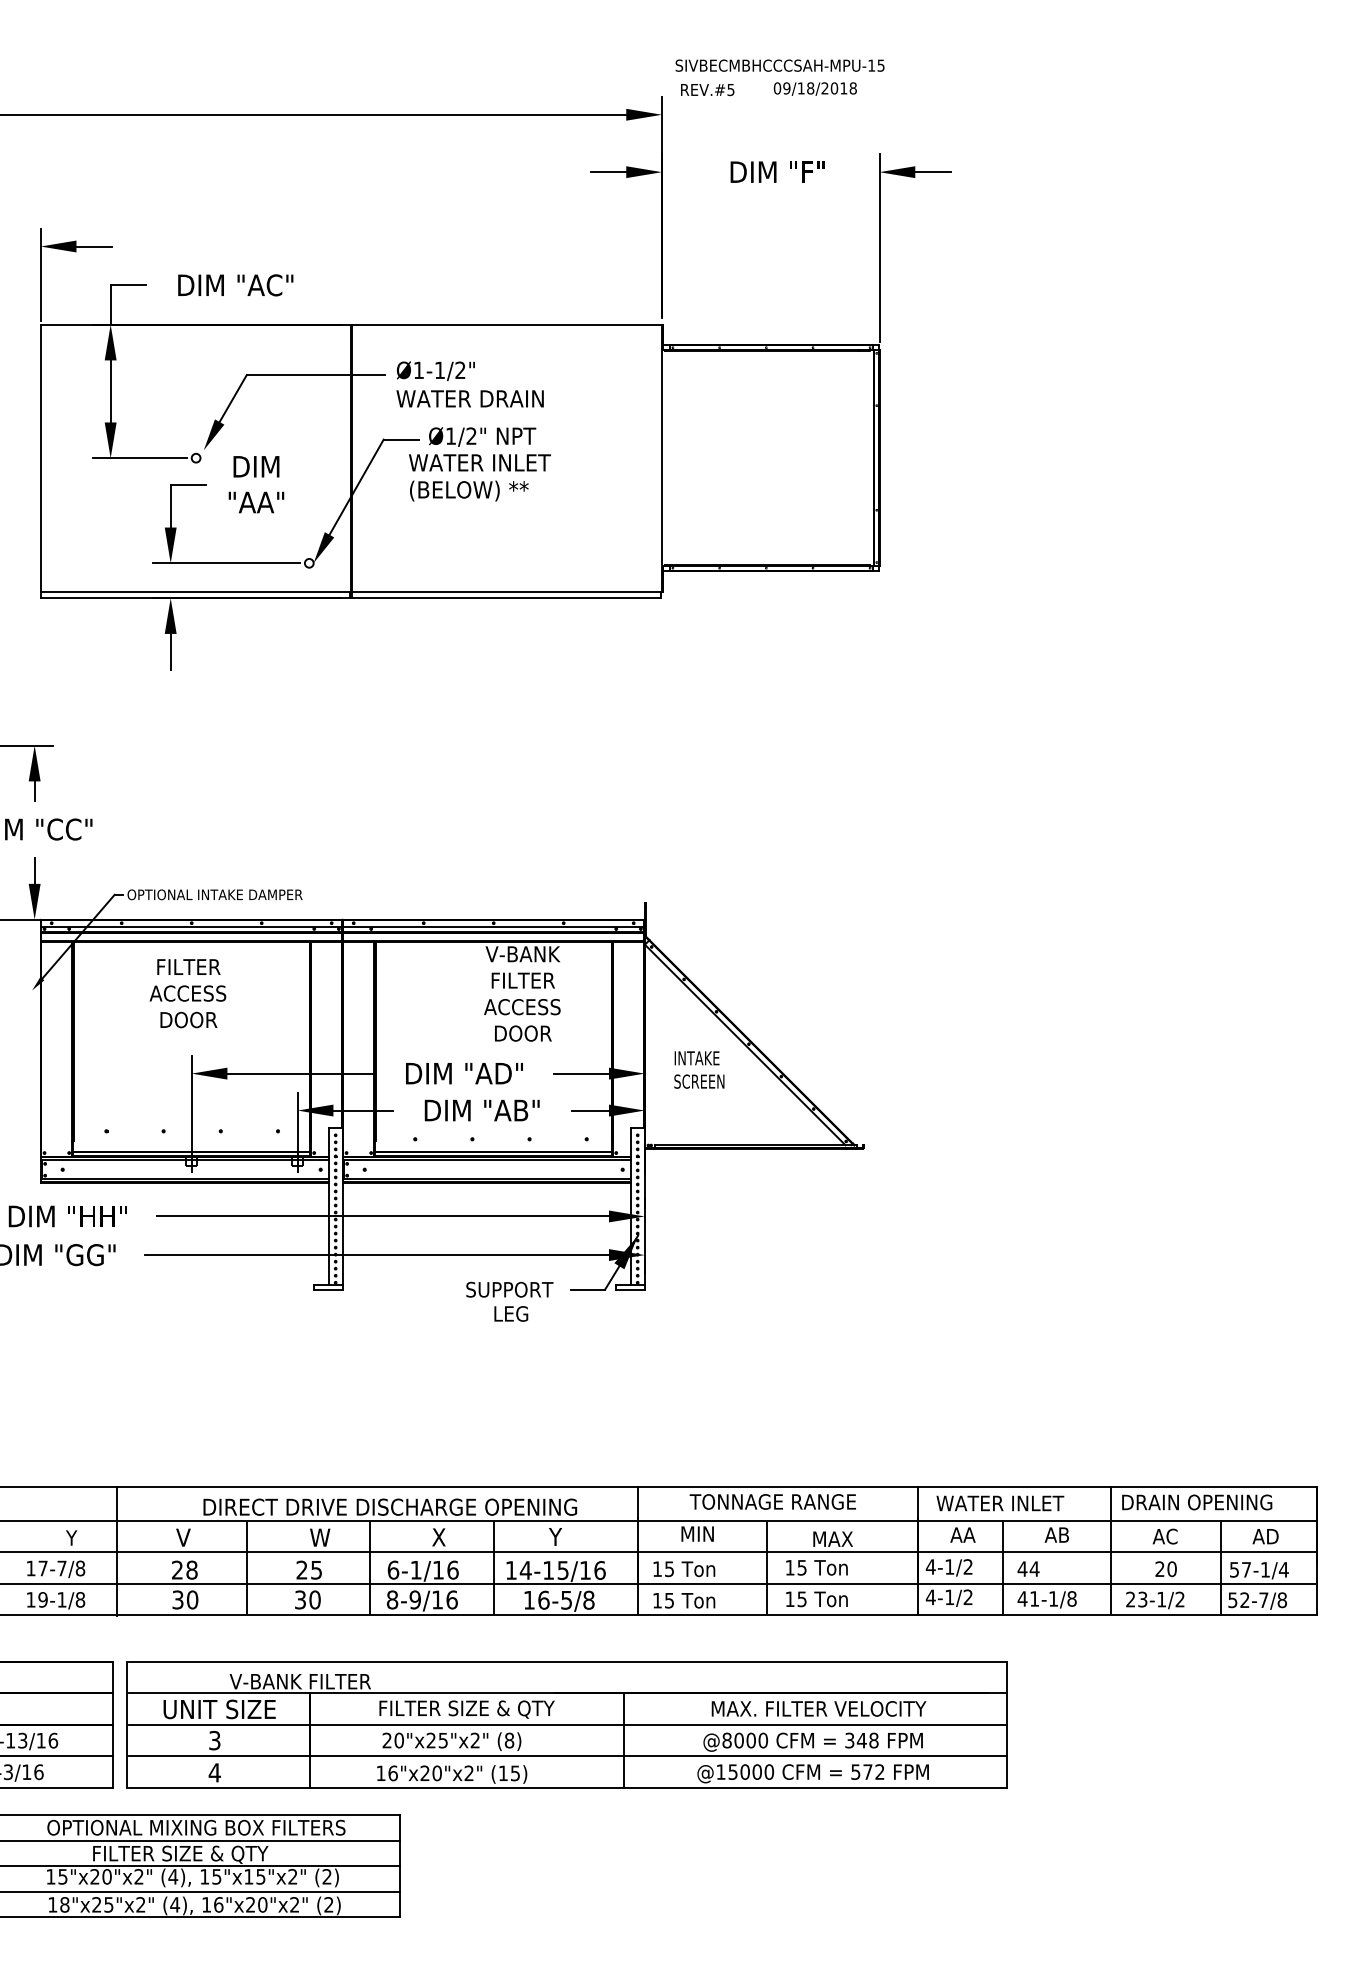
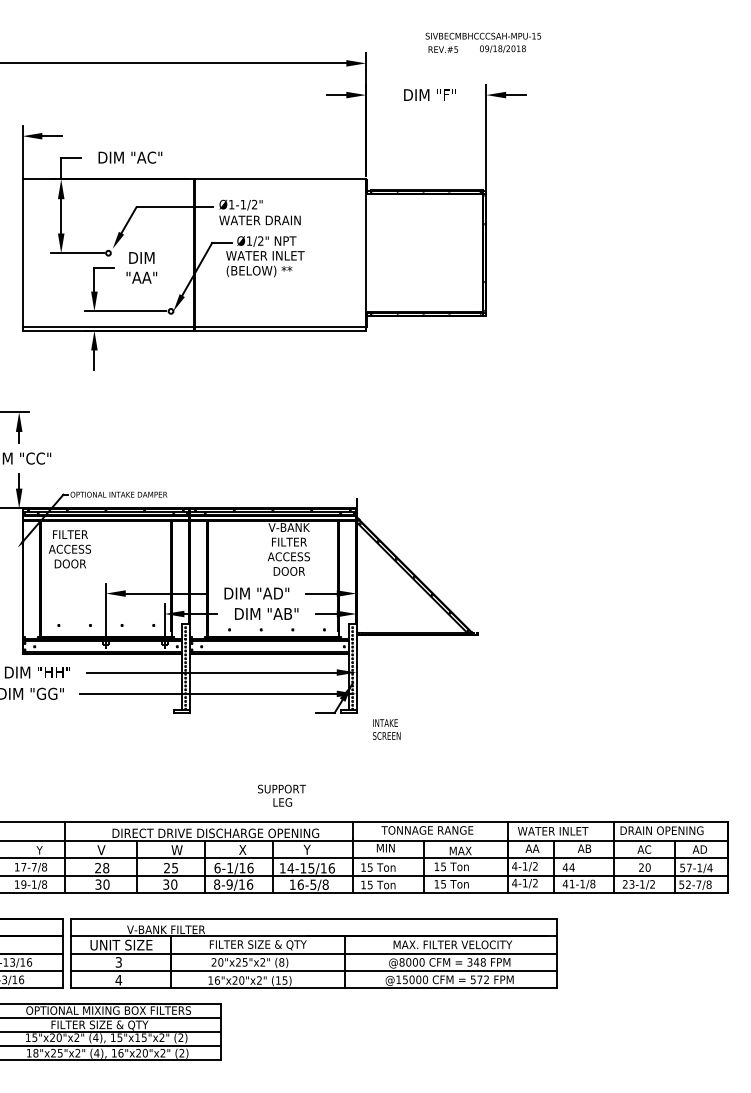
text: (780, 77) -> (483, 42), moved
text: (187, 993) -> (69, 549), moved
text: (698, 1069) -> (386, 729), moved
text: (509, 1301) -> (281, 795), moved

